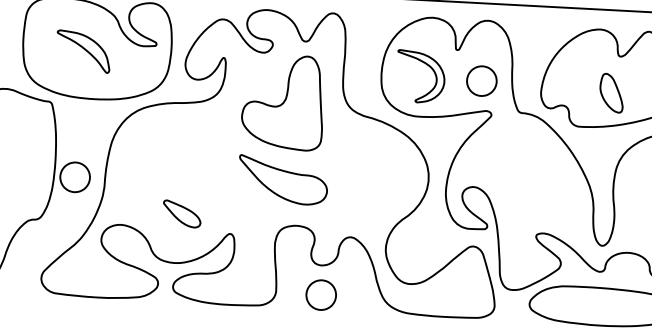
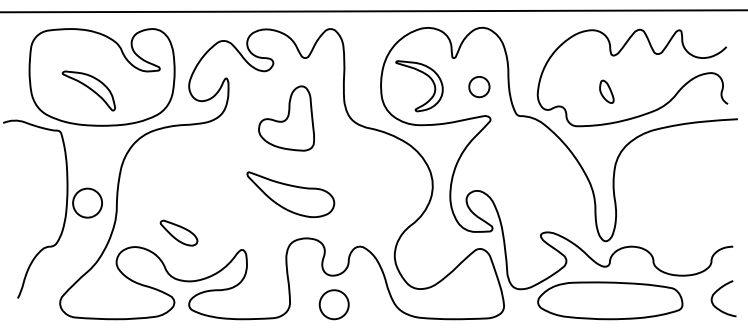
part: (83, 51) -> (88, 90), moved
part: (482, 80) -> (479, 86), size x0.7
part: (611, 92) -> (606, 91), size x0.6
part: (283, 102) -> (286, 118), size x0.7
part: (181, 213) -> (178, 232), moved

